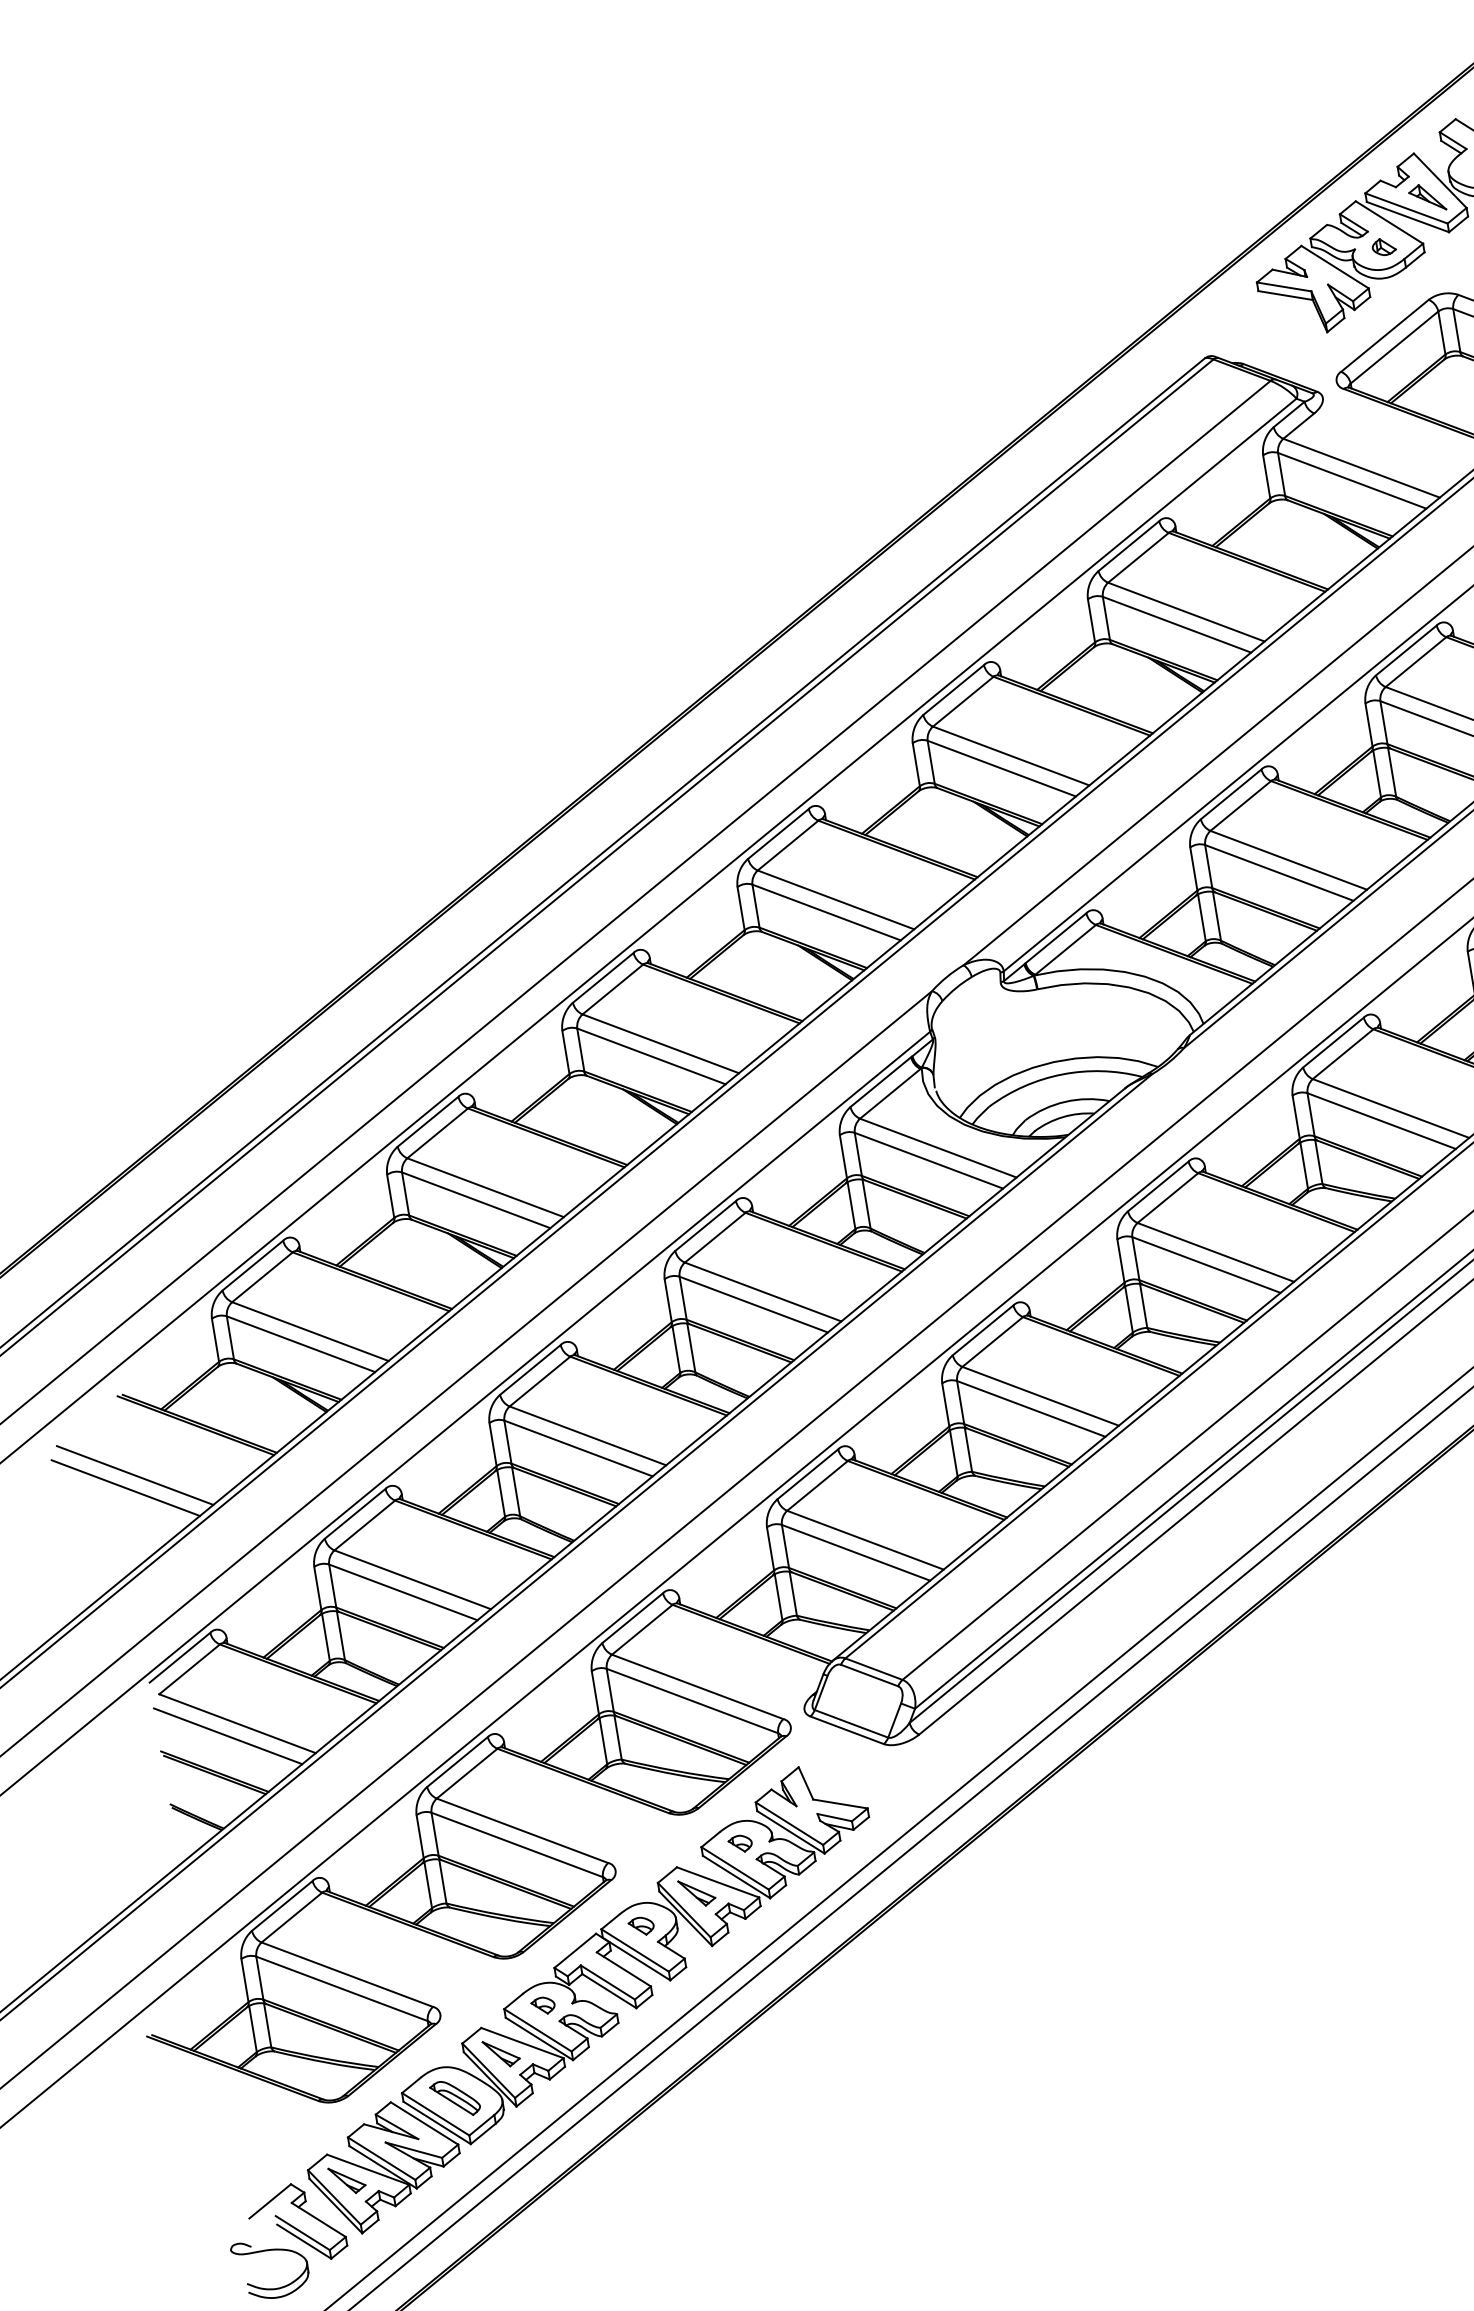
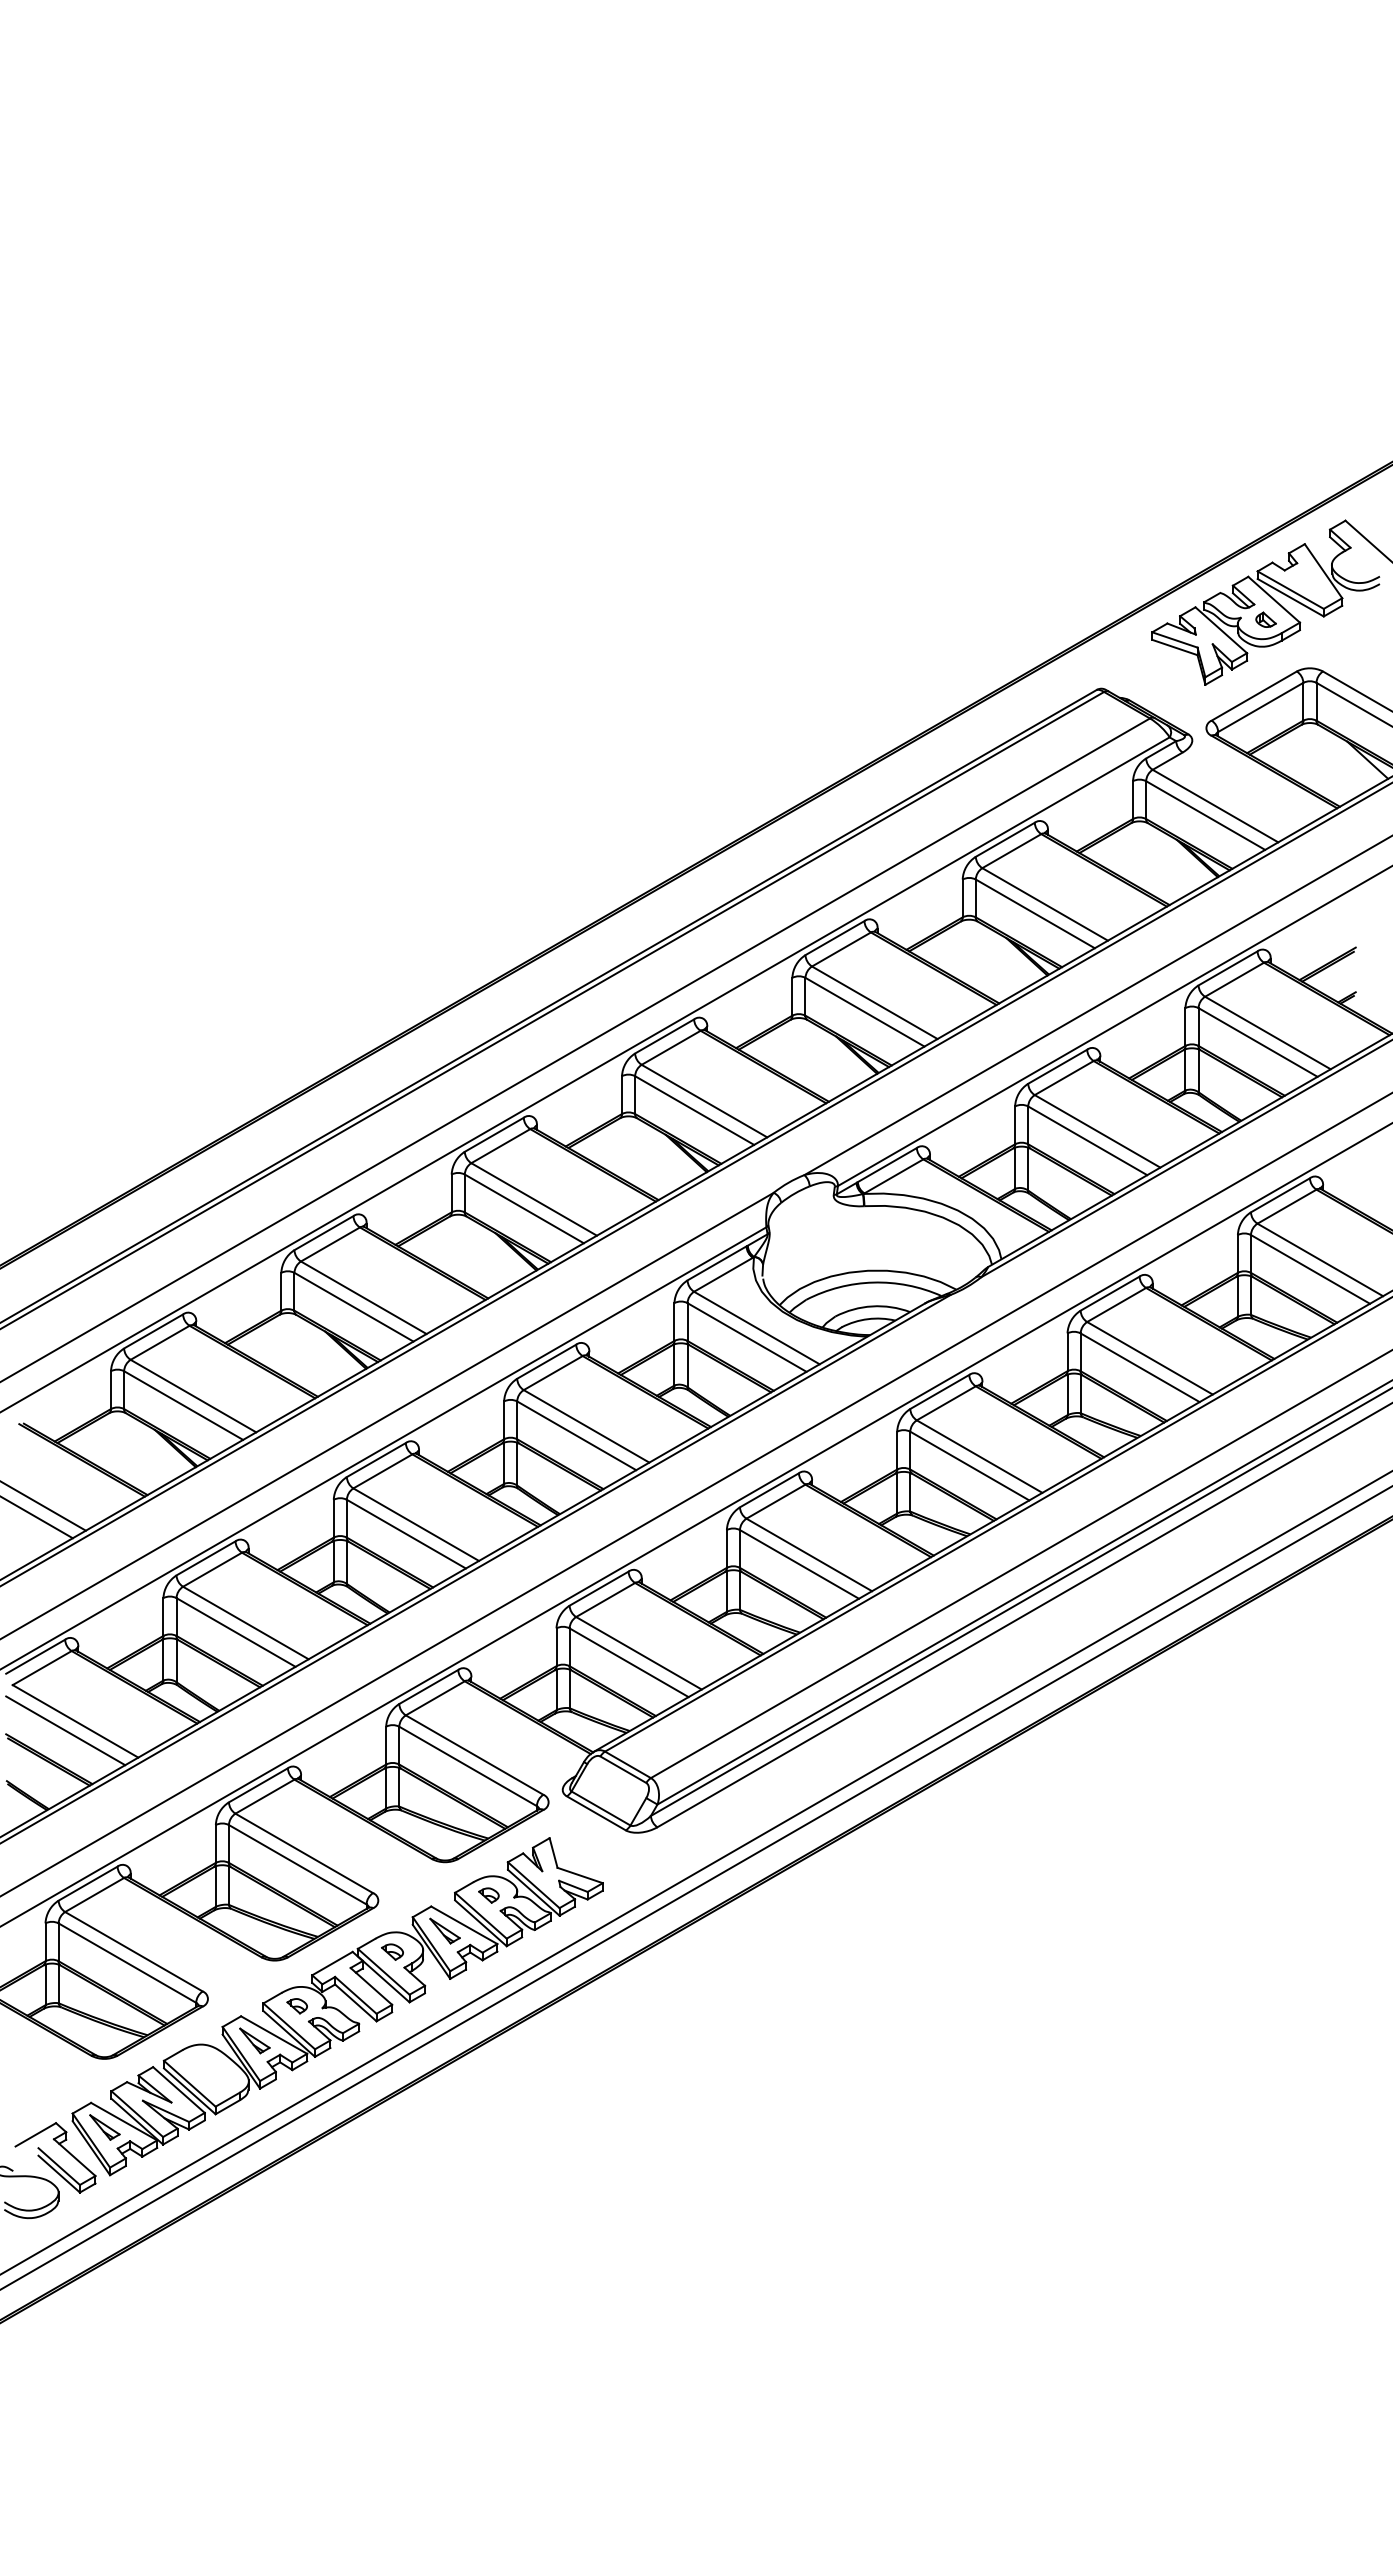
part: (1426, 197) -> (1309, 583), removed
part: (454, 2097) -> (208, 2072), removed

